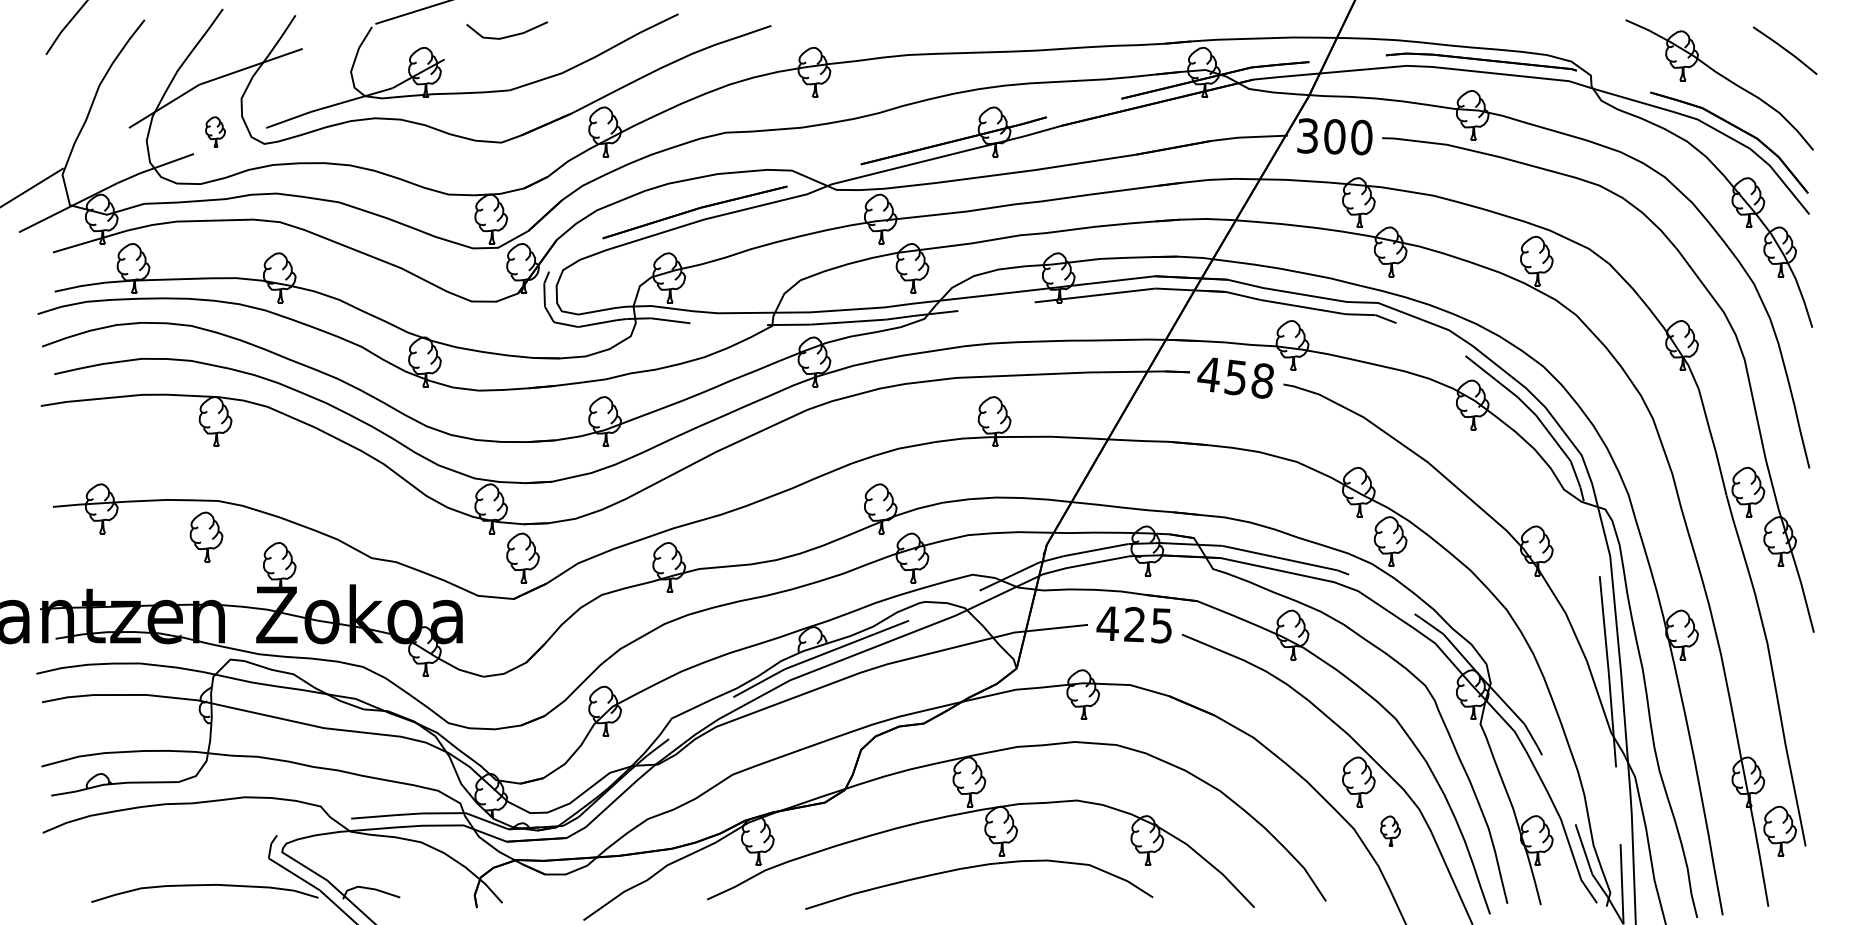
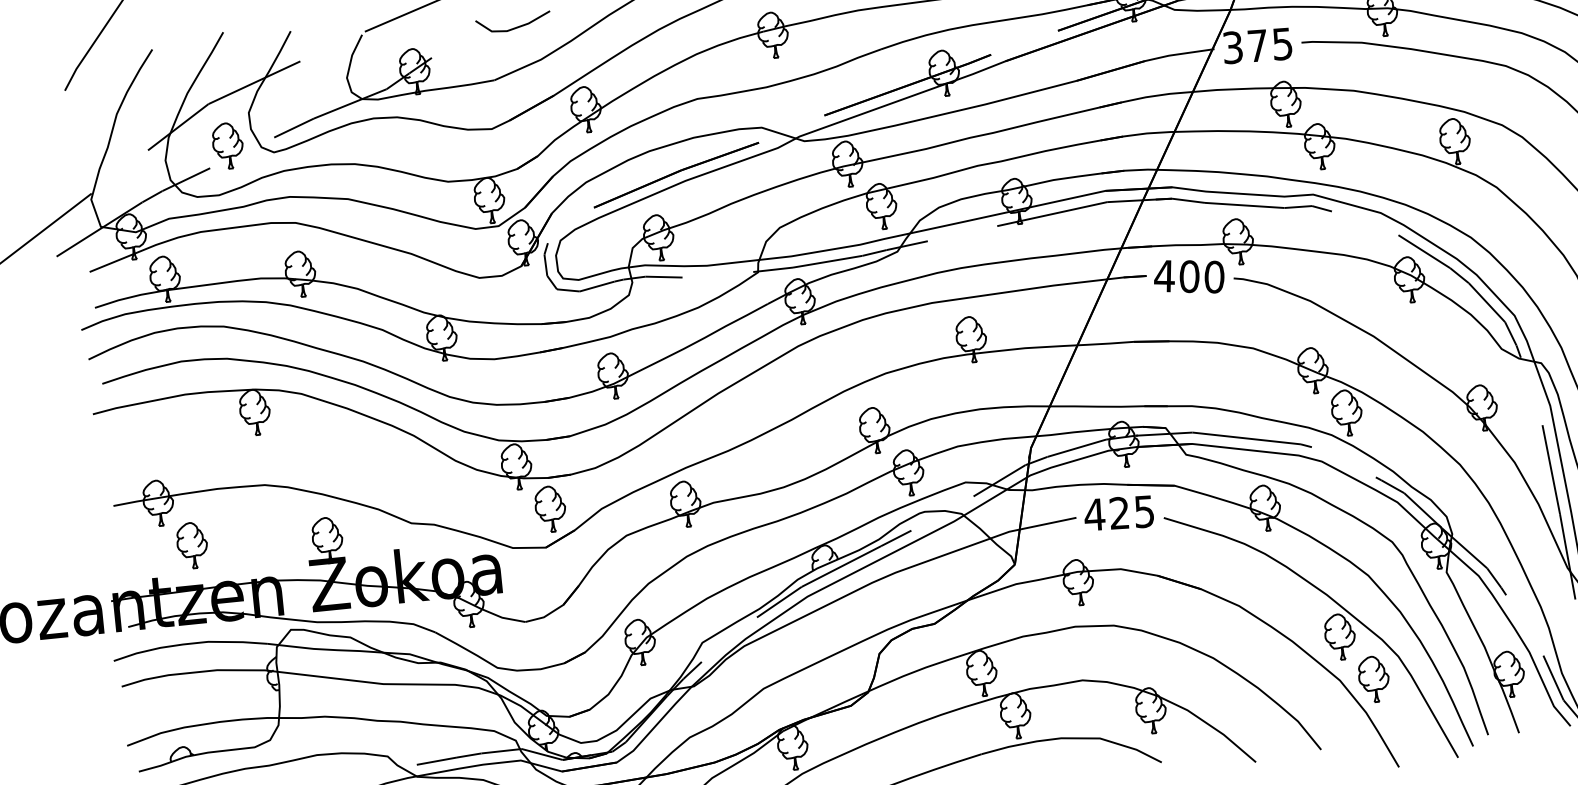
line: (508, 35) -> (515, 27), moved
part: (215, 131) -> (227, 145), size x1.67
text: (1348, 137) -> (1270, 45), 300 -> 375
text: (1248, 378) -> (1200, 276), 458 -> 400
part: (206, 536) -> (192, 544), moved
part: (1390, 830) -> (1373, 678), size x1.67

